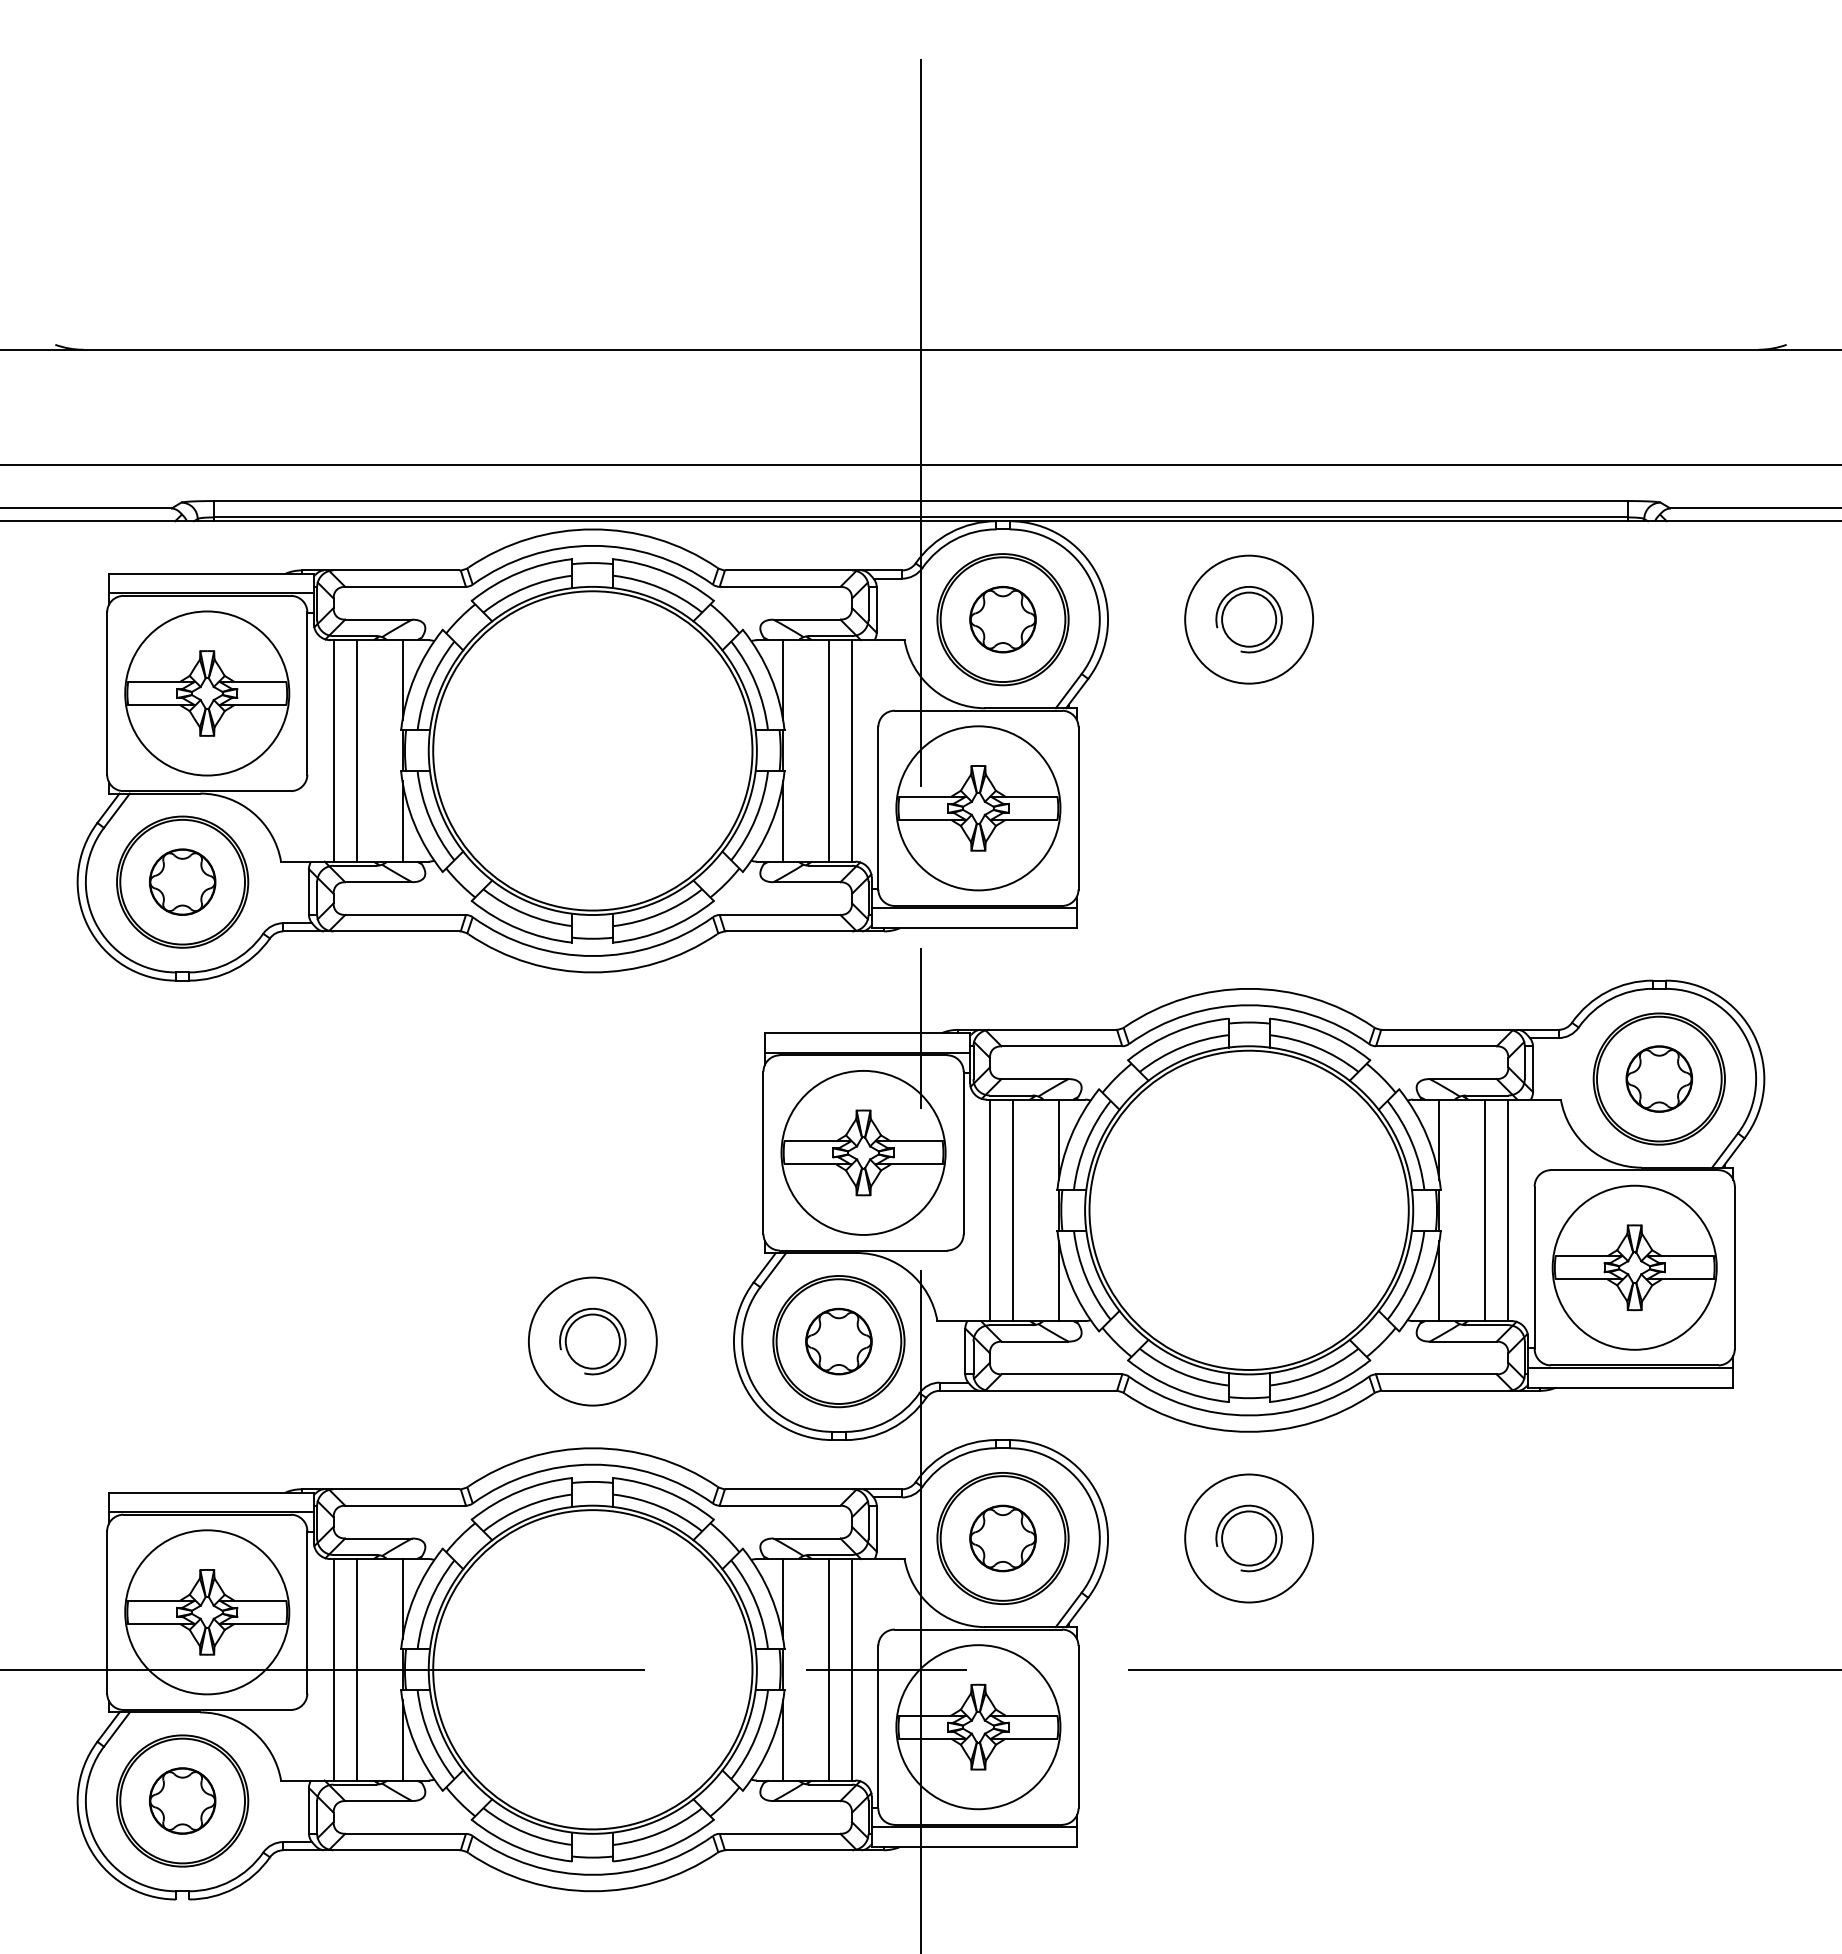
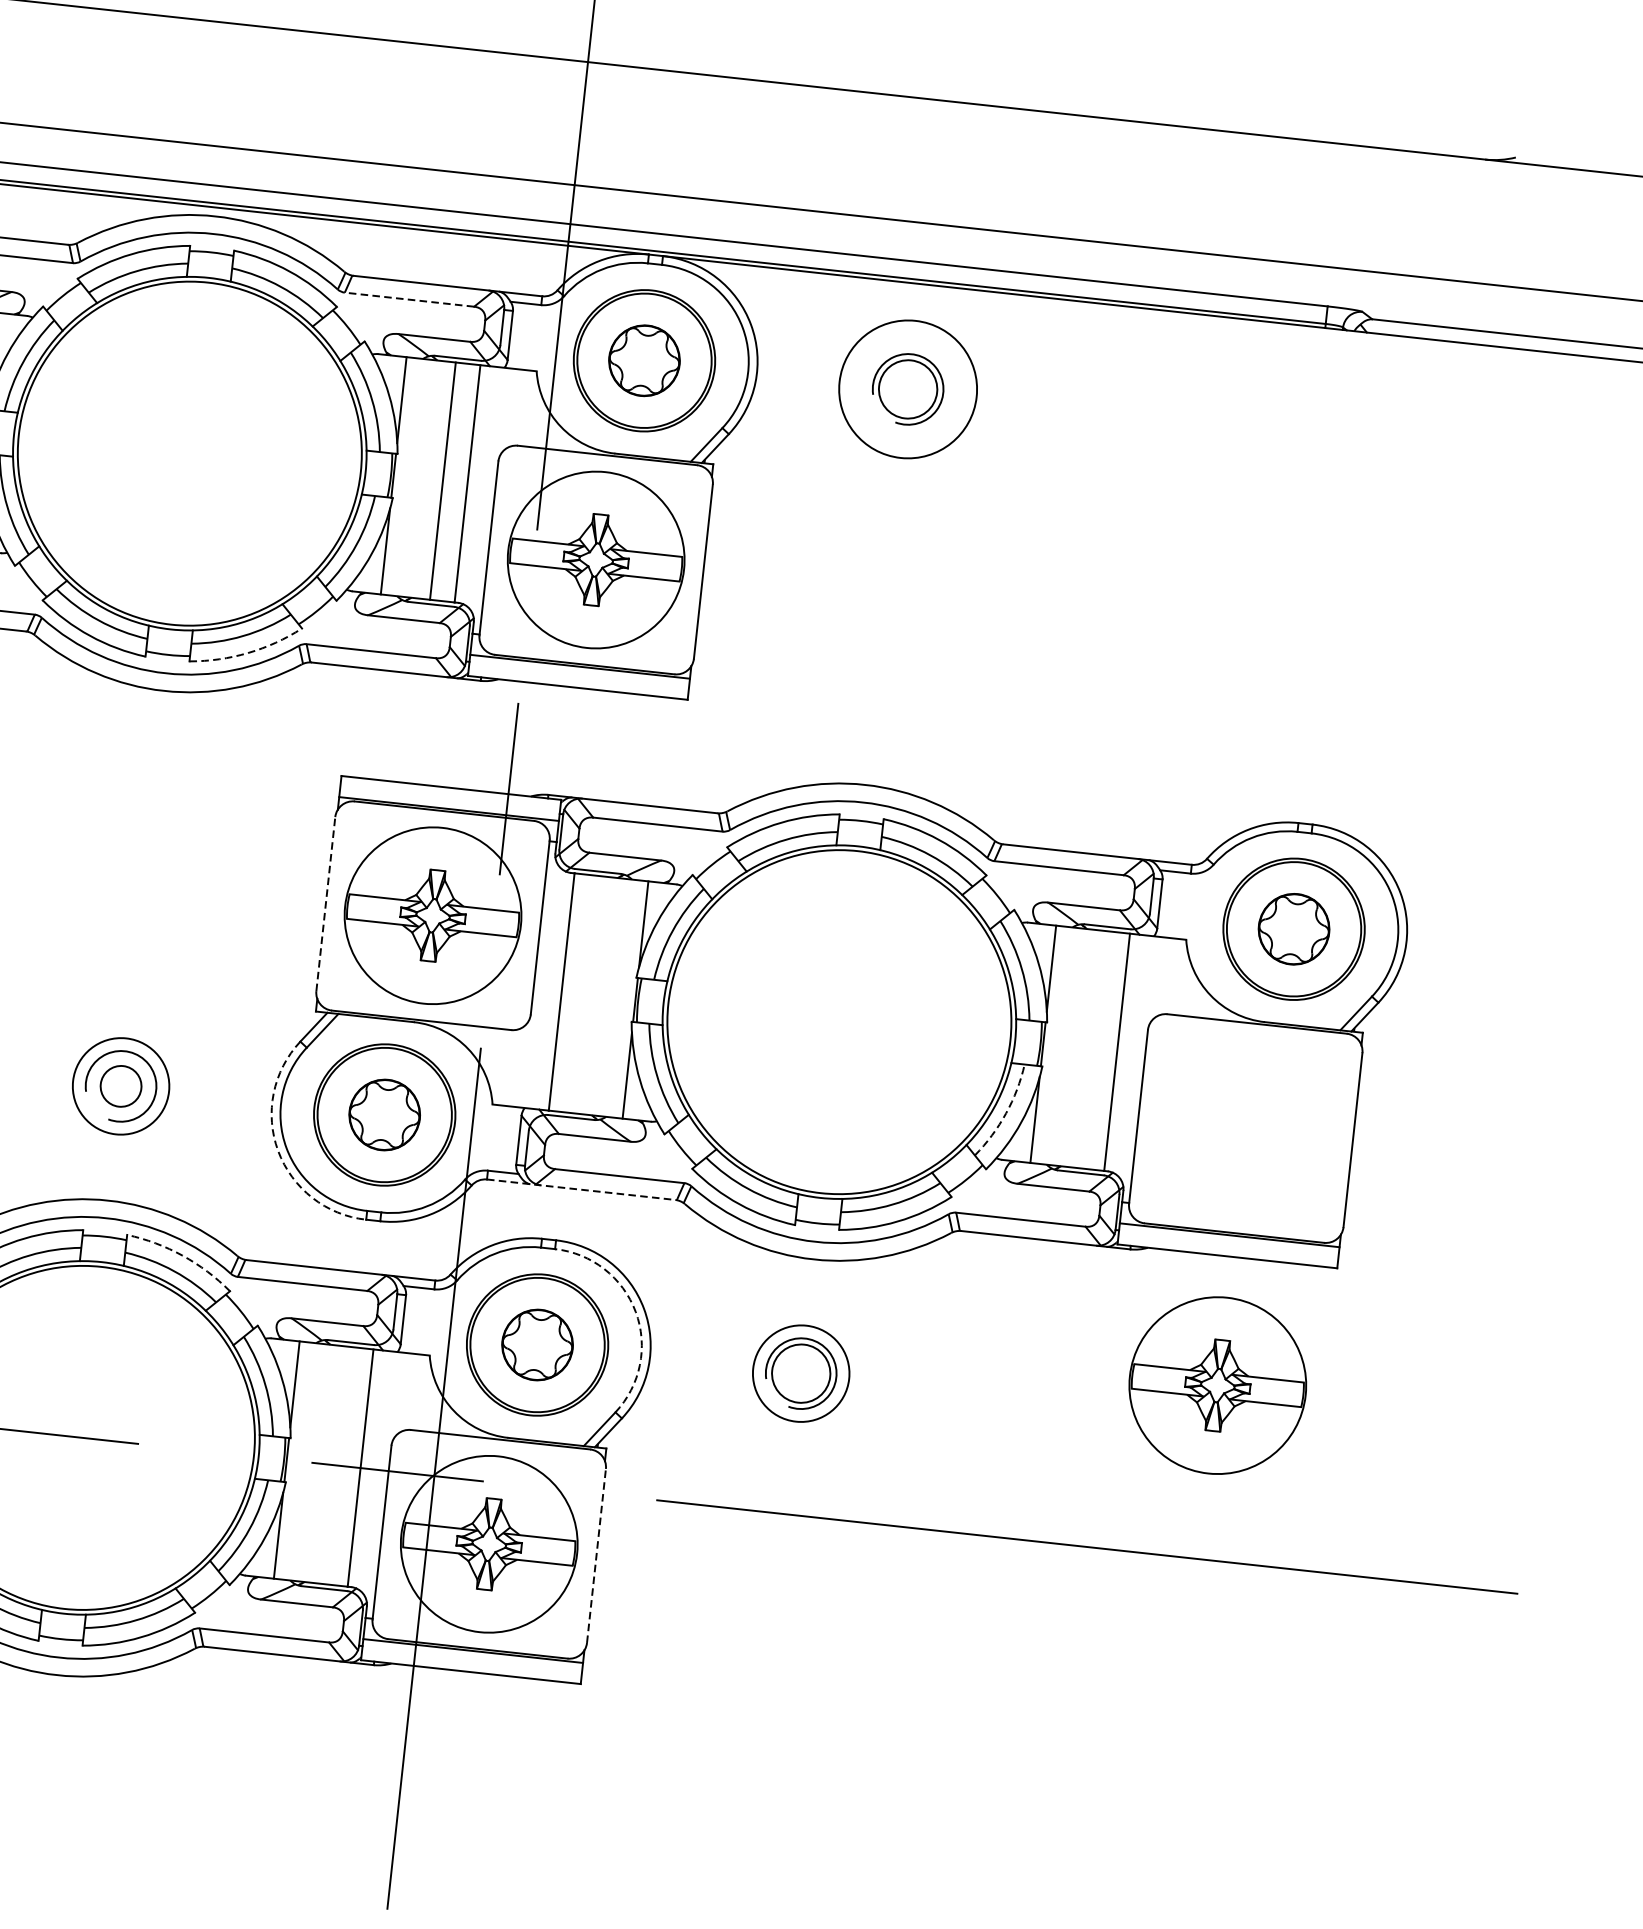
line: (779, 586) -> (408, 299), solid -> dashed
arc: (666, 929) -> (247, 653), solid -> dashed
line: (763, 1152) -> (325, 903), solid -> dashed
line: (1012, 1210) -> (585, 994), removed
line: (1485, 1210) -> (1092, 1049), removed
part: (1634, 1267) -> (1217, 1385), moved
arc: (1412, 1277) -> (1006, 1113), solid -> dashed
circle: (592, 1341) -> (120, 1086), size x0.7
circle: (592, 1341) -> (120, 1086), size x0.7
arc: (744, 1385) -> (278, 1151), solid -> dashed
line: (1027, 1390) -> (581, 1189), solid -> dashed
arc: (666, 1491) -> (182, 1255), solid -> dashed
arc: (1090, 1498) -> (635, 1312), solid -> dashed
circle: (1249, 1538) -> (801, 1373), size x0.7
line: (829, 1669) -> (336, 1465), removed
line: (1078, 1726) -> (596, 1555), solid -> dashed

